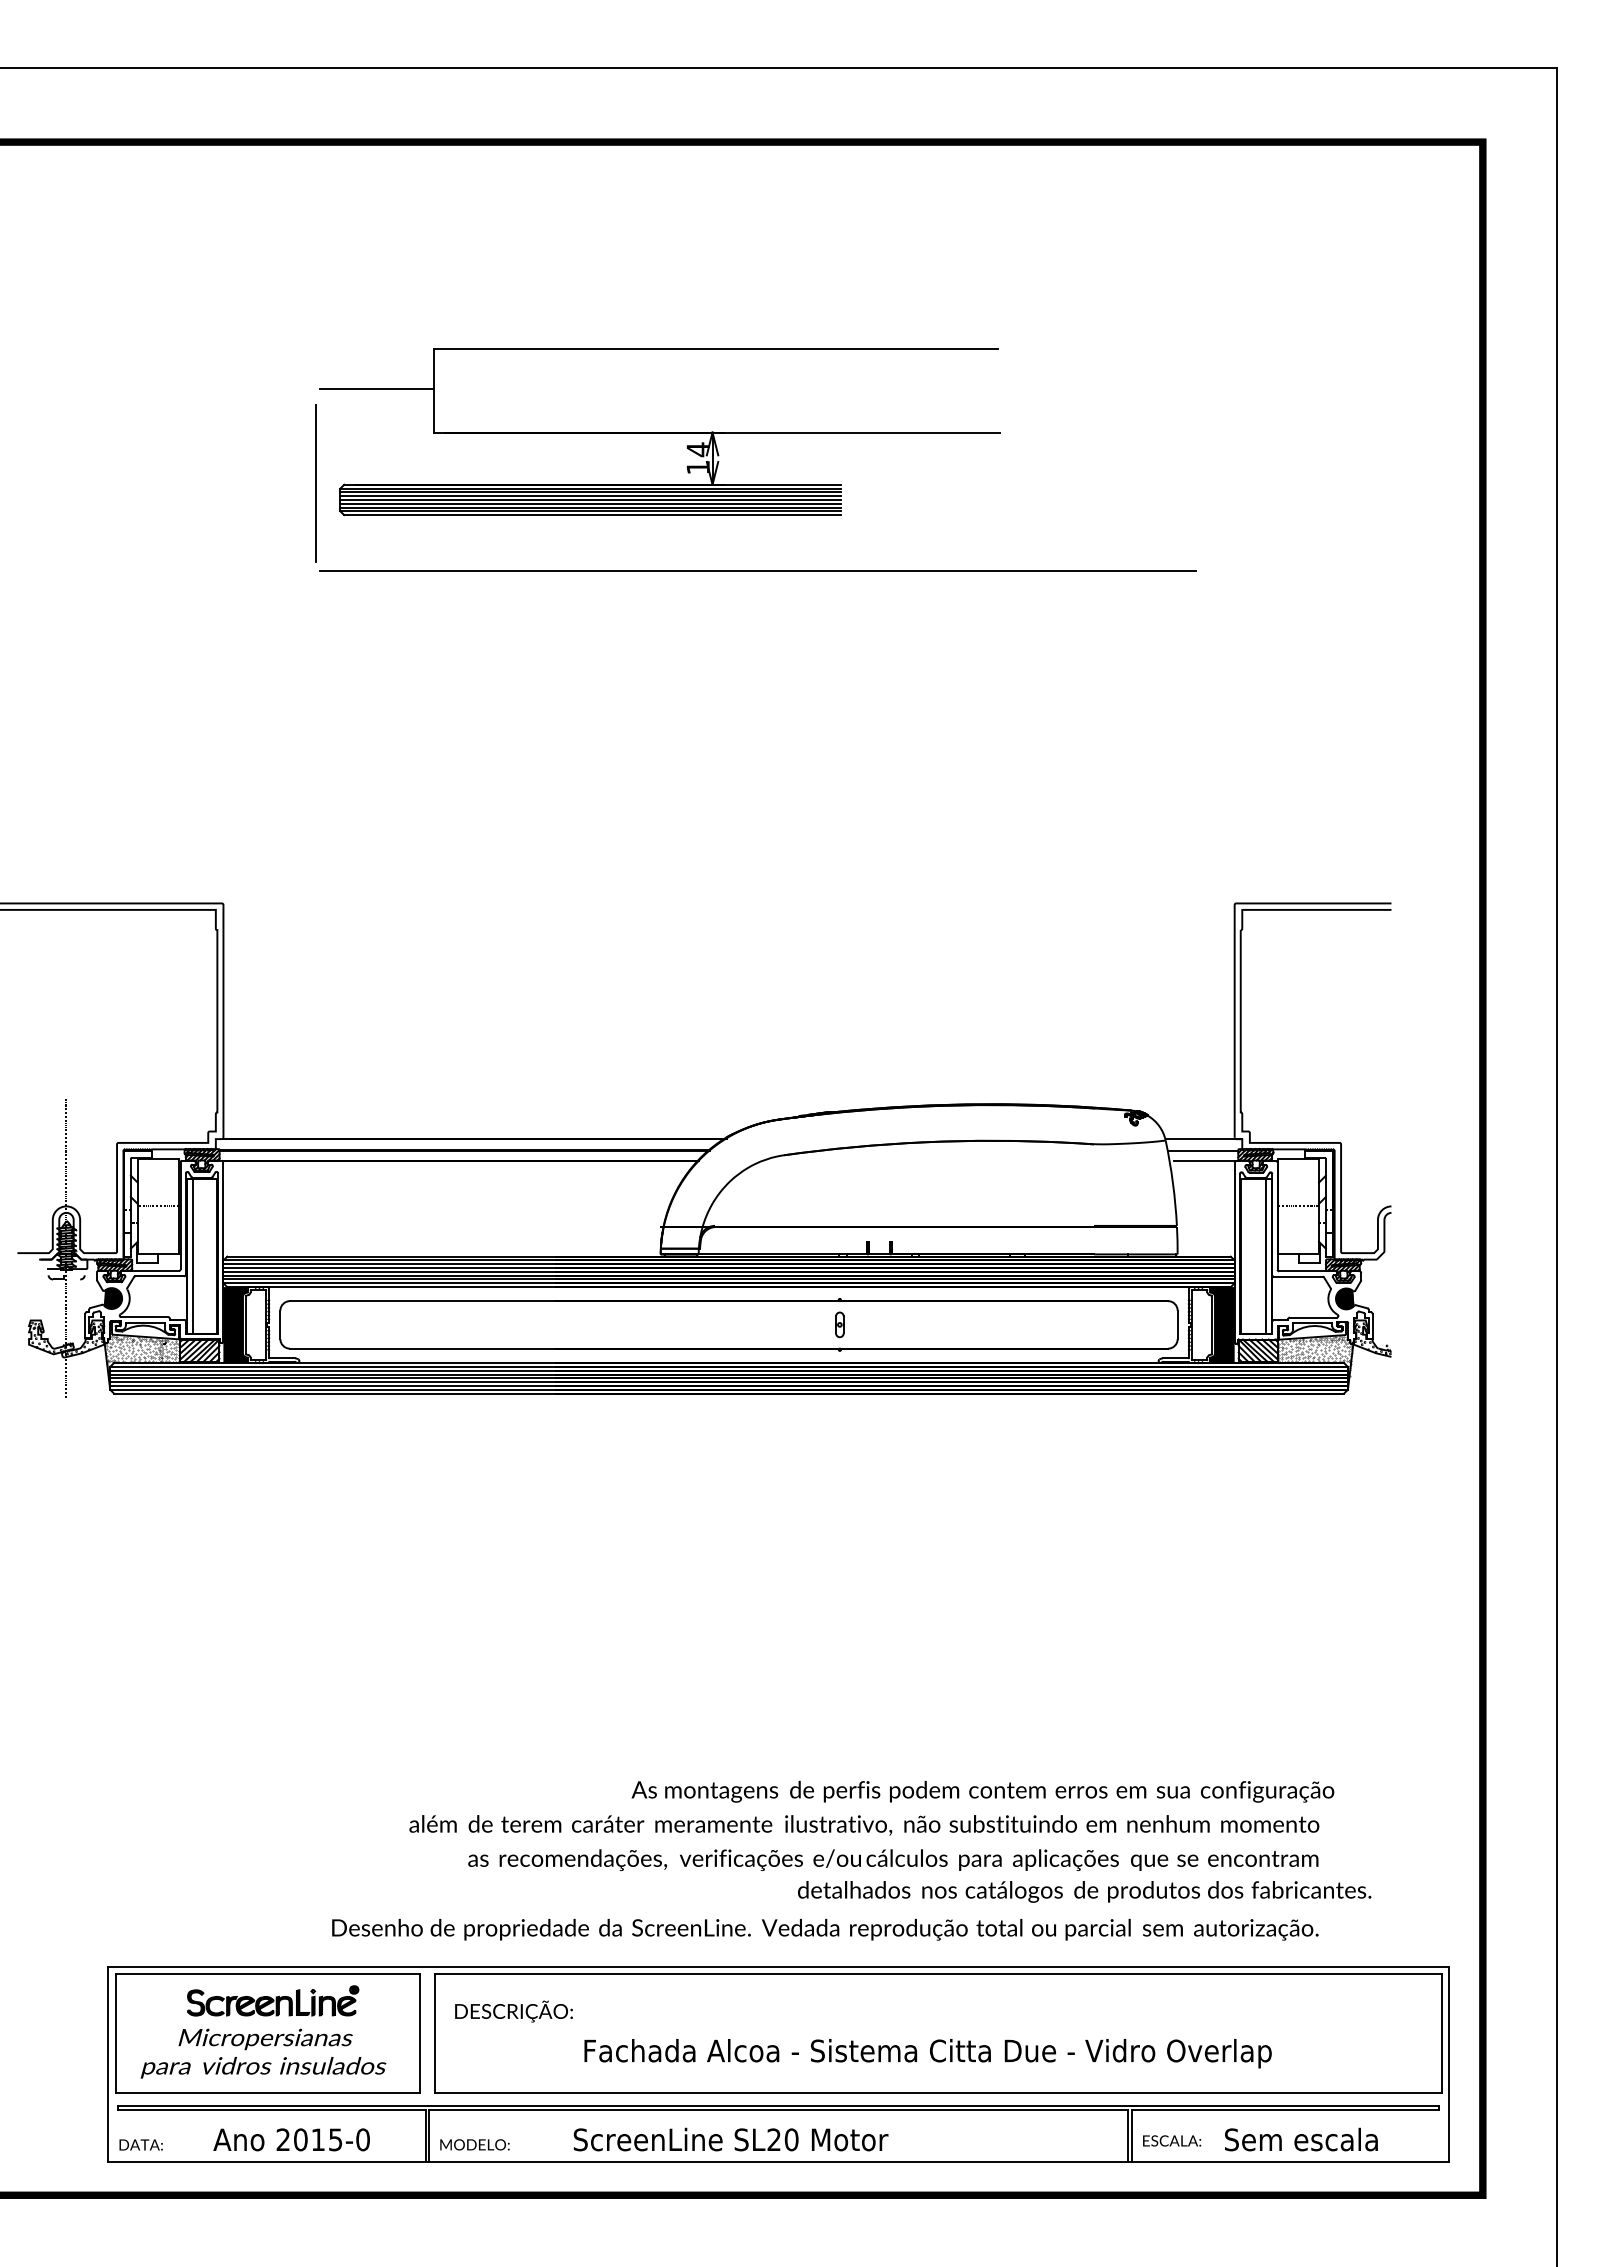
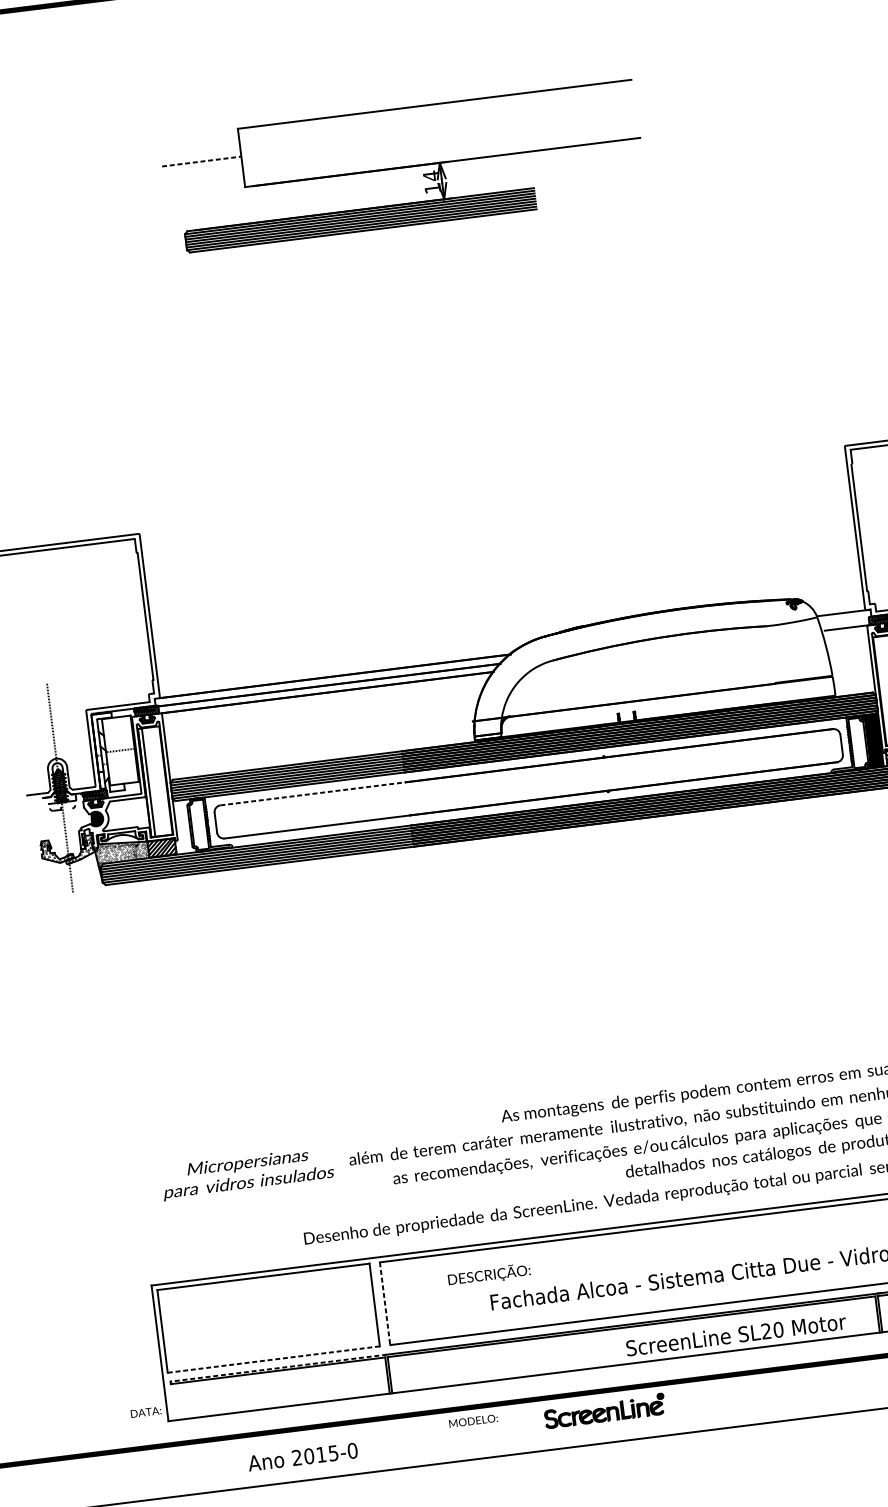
line: (376, 388) -> (201, 161), solid -> dashed
line: (315, 482) -> (167, 232), removed
line: (757, 571) -> (483, 255), removed
line: (1202, 1150) -> (843, 621), removed
line: (422, 1301) -> (312, 794), solid -> dashed
part: (839, 1324) -> (605, 773), removed
fill: (236, 1325) -> (185, 827), removed
part: (273, 2000) -> (605, 1410), moved
text: (513, 2011) -> (489, 1275), moved
line: (434, 2034) -> (385, 1304), solid -> dashed
text: (263, 2053) -> (247, 1173), moved
line: (267, 2093) -> (273, 1359), solid -> dashed
line: (272, 2105) -> (278, 1367), solid -> dashed
text: (291, 2139) -> (302, 1456), moved
text: (730, 2139) -> (735, 1334), moved
text: (140, 2144) -> (145, 1412), moved
text: (474, 2144) -> (473, 1420), moved

